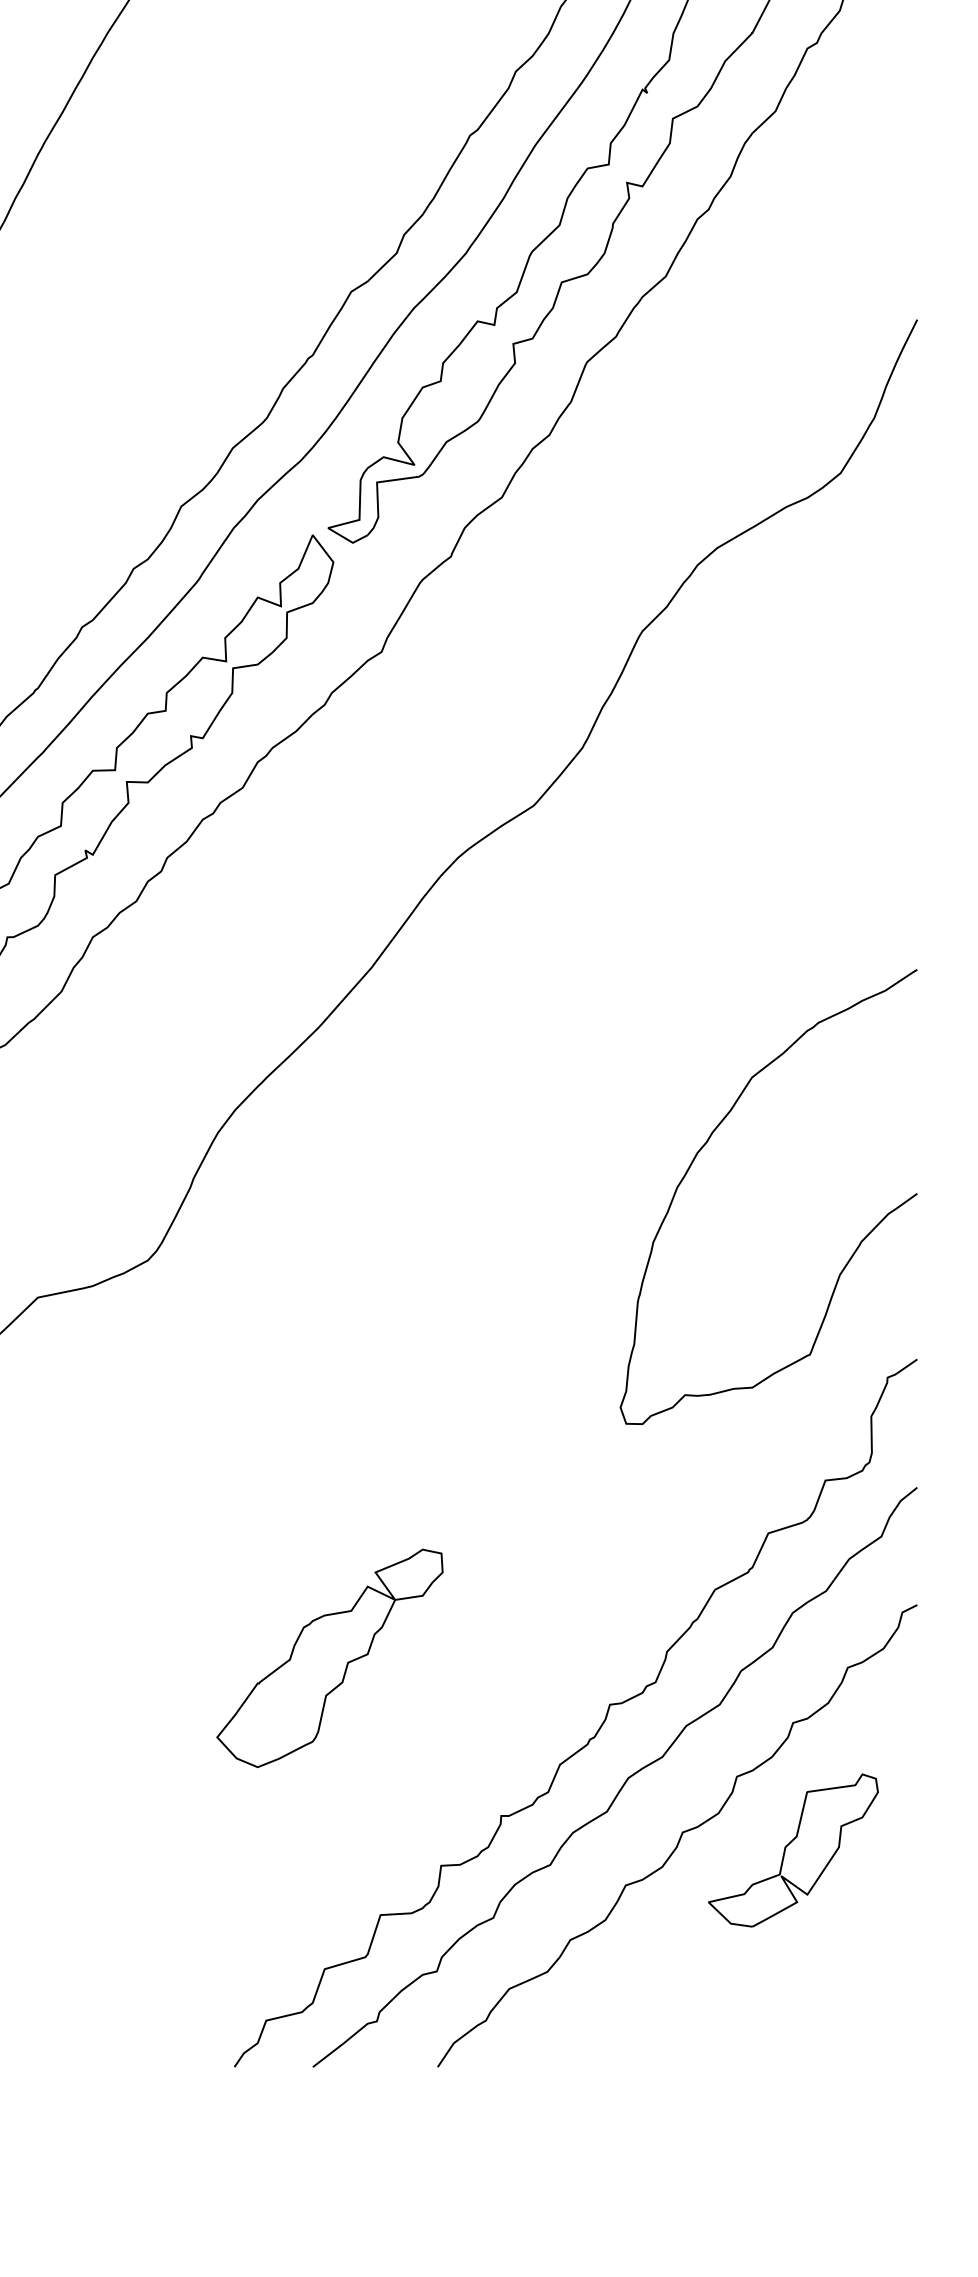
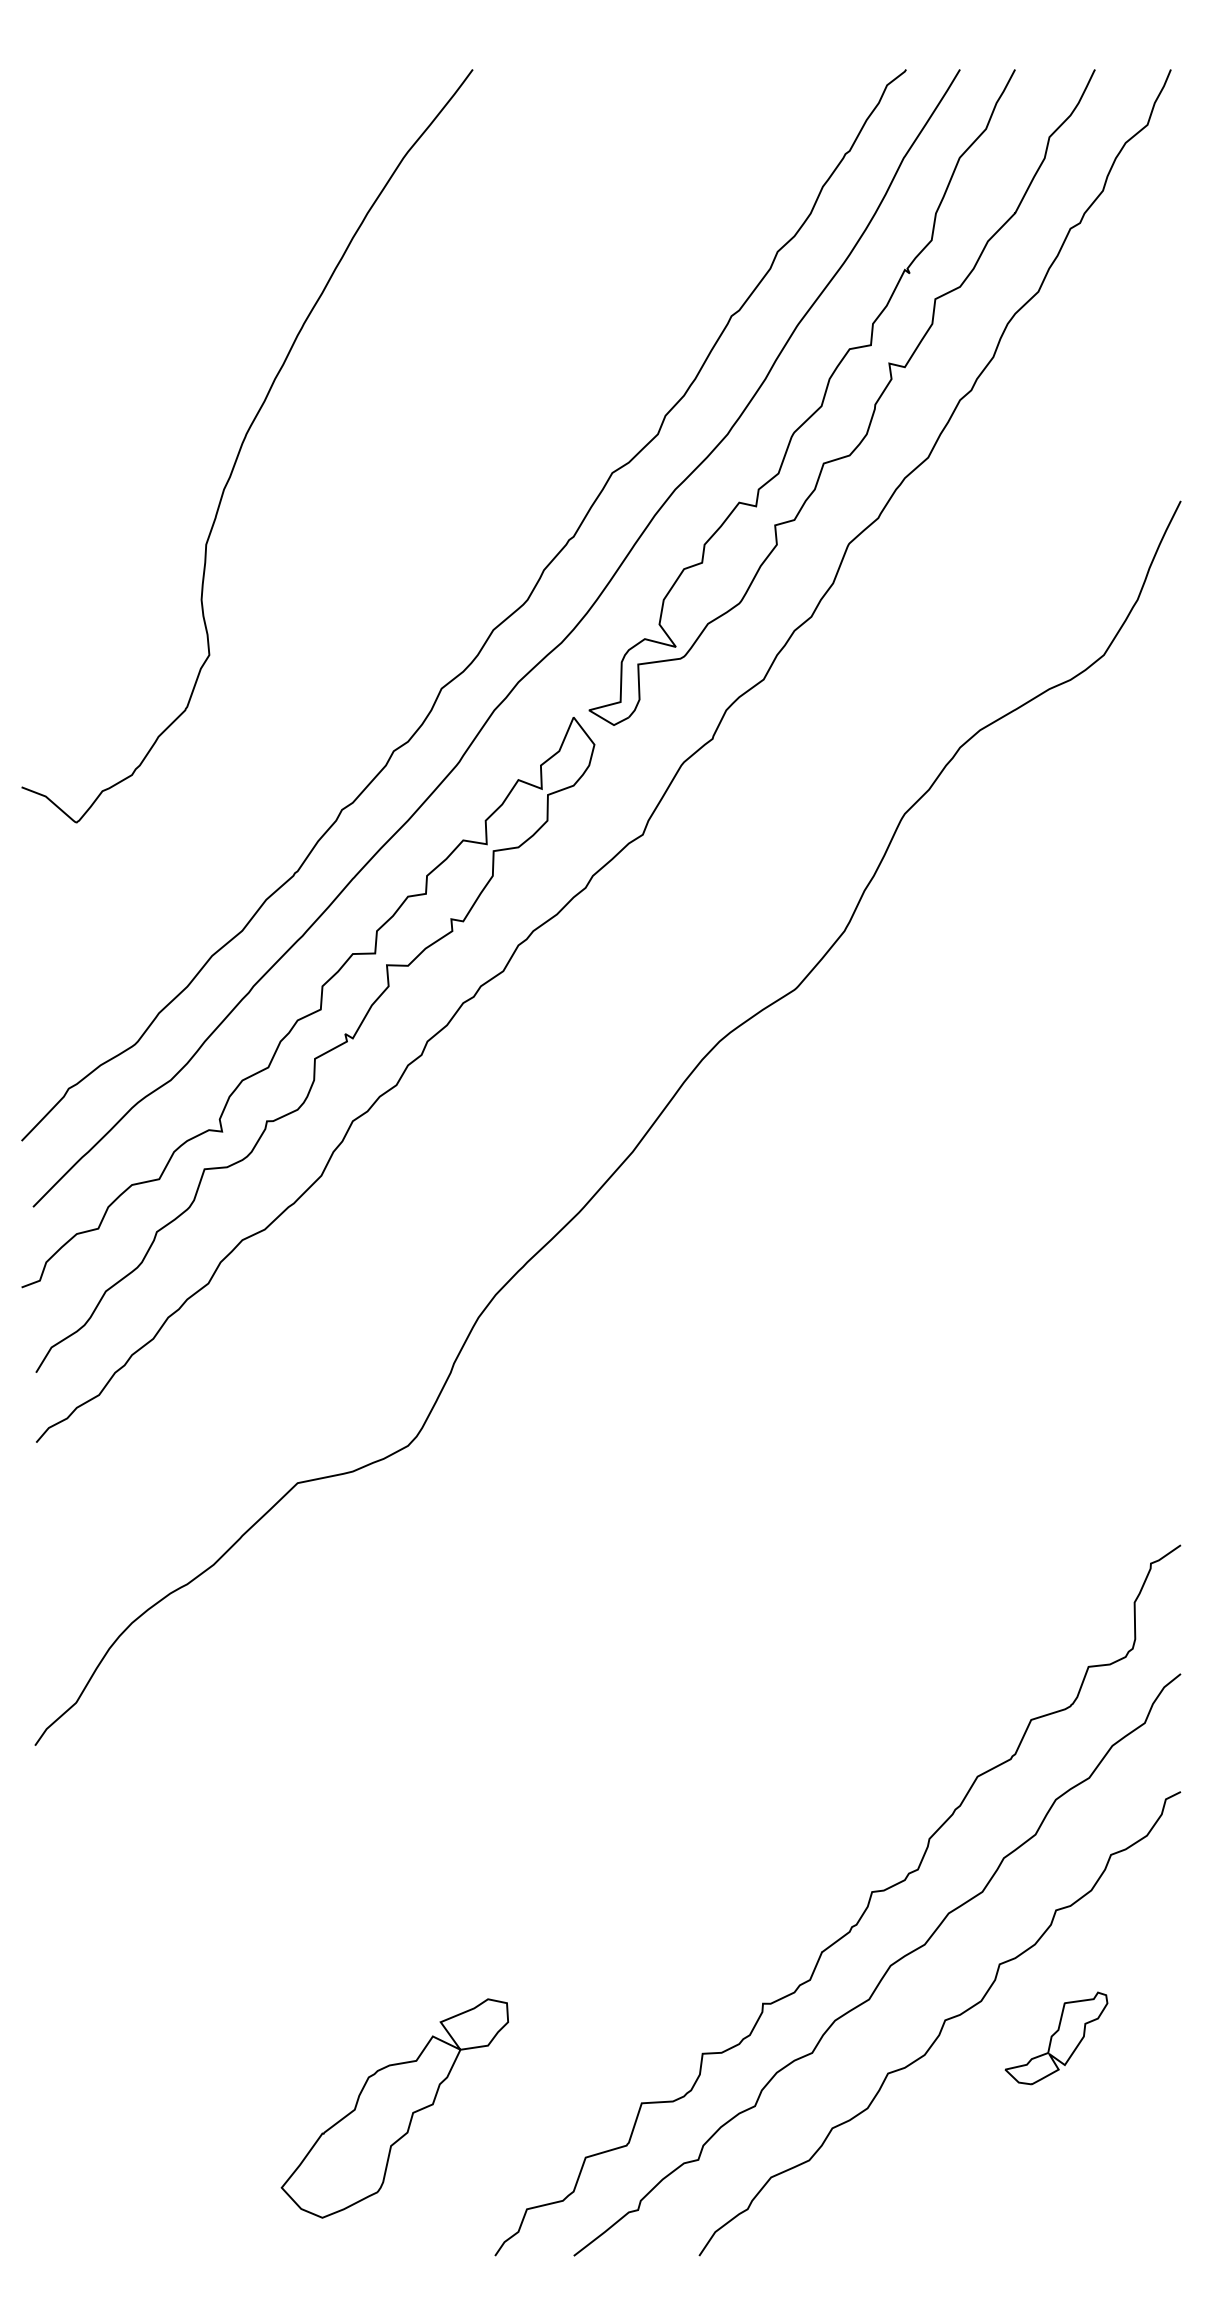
curve: (707, 1142) -> (970, 1327), removed
part: (329, 1658) -> (394, 2108), moved
part: (793, 1850) -> (1056, 2038), size x0.6

